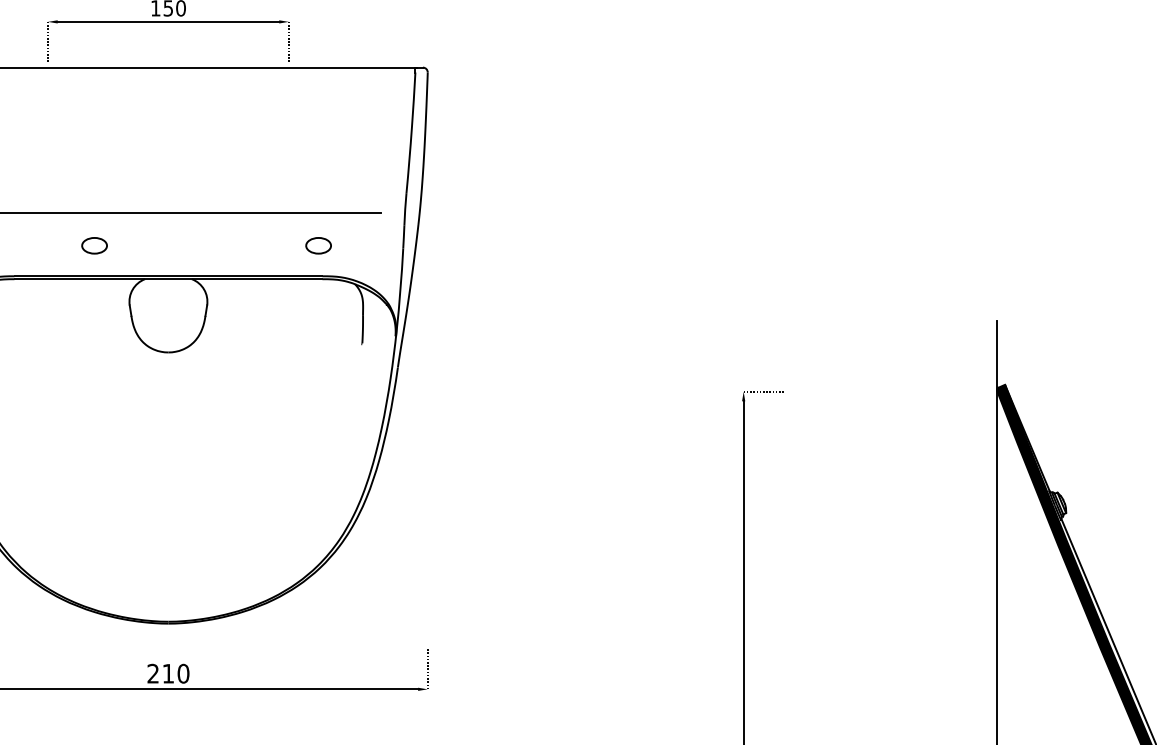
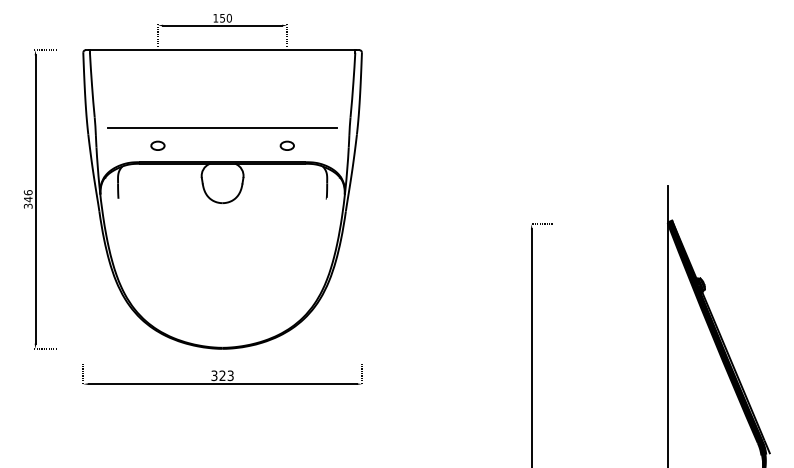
part: (93, 245) -> (157, 145), moved
part: (317, 245) -> (286, 145), moved
text: (168, 673) -> (222, 375), 210 -> 323

